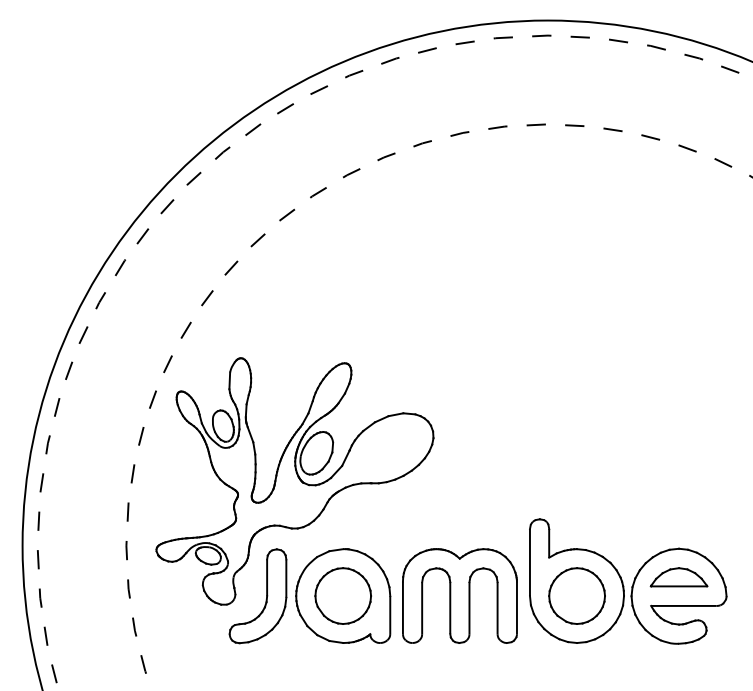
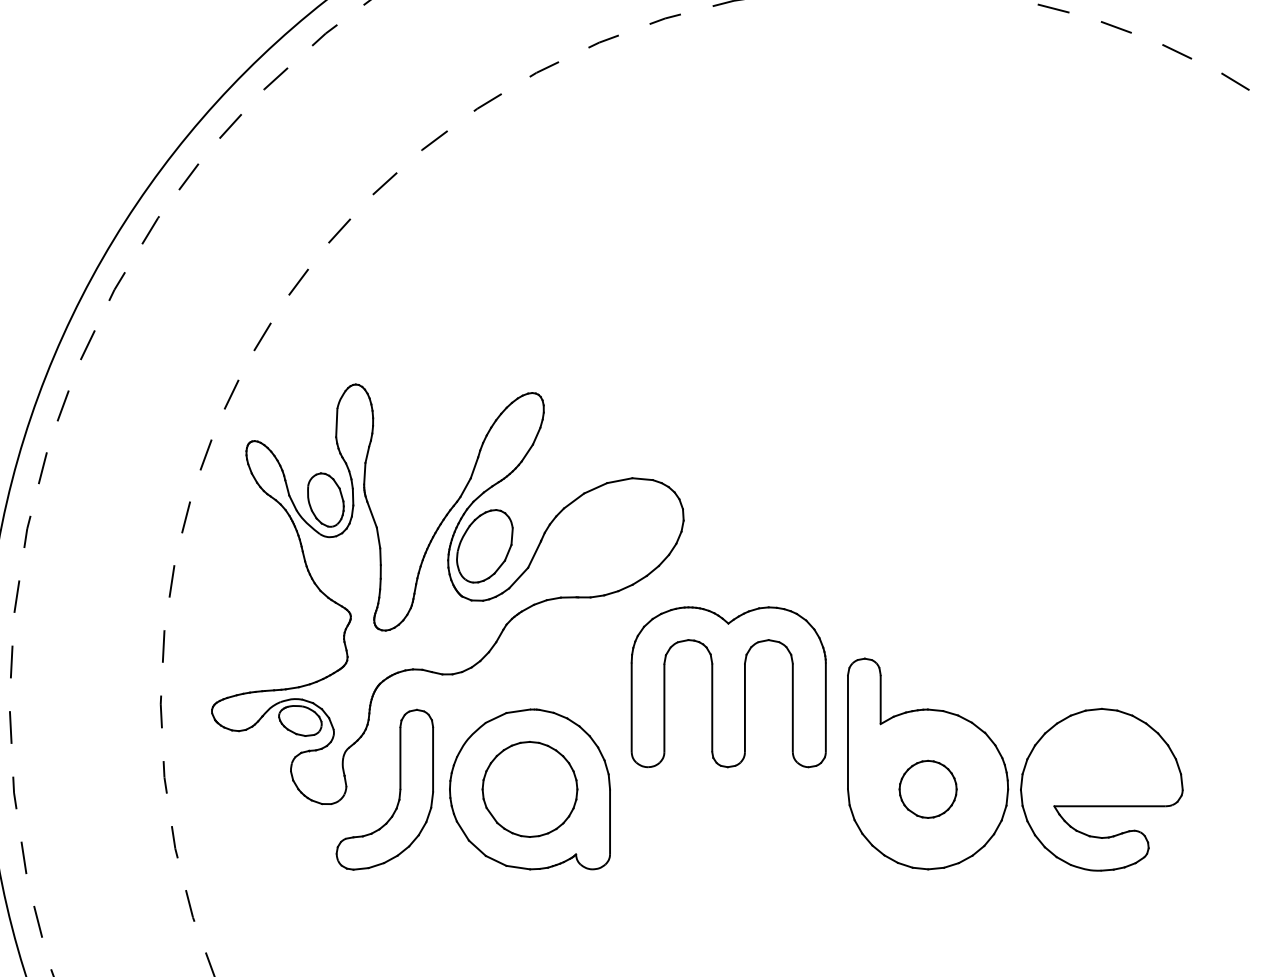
part: (678, 577) -> (1100, 757), removed
part: (459, 595) -> (727, 686), moved
part: (576, 595) -> (927, 788), size x0.6

